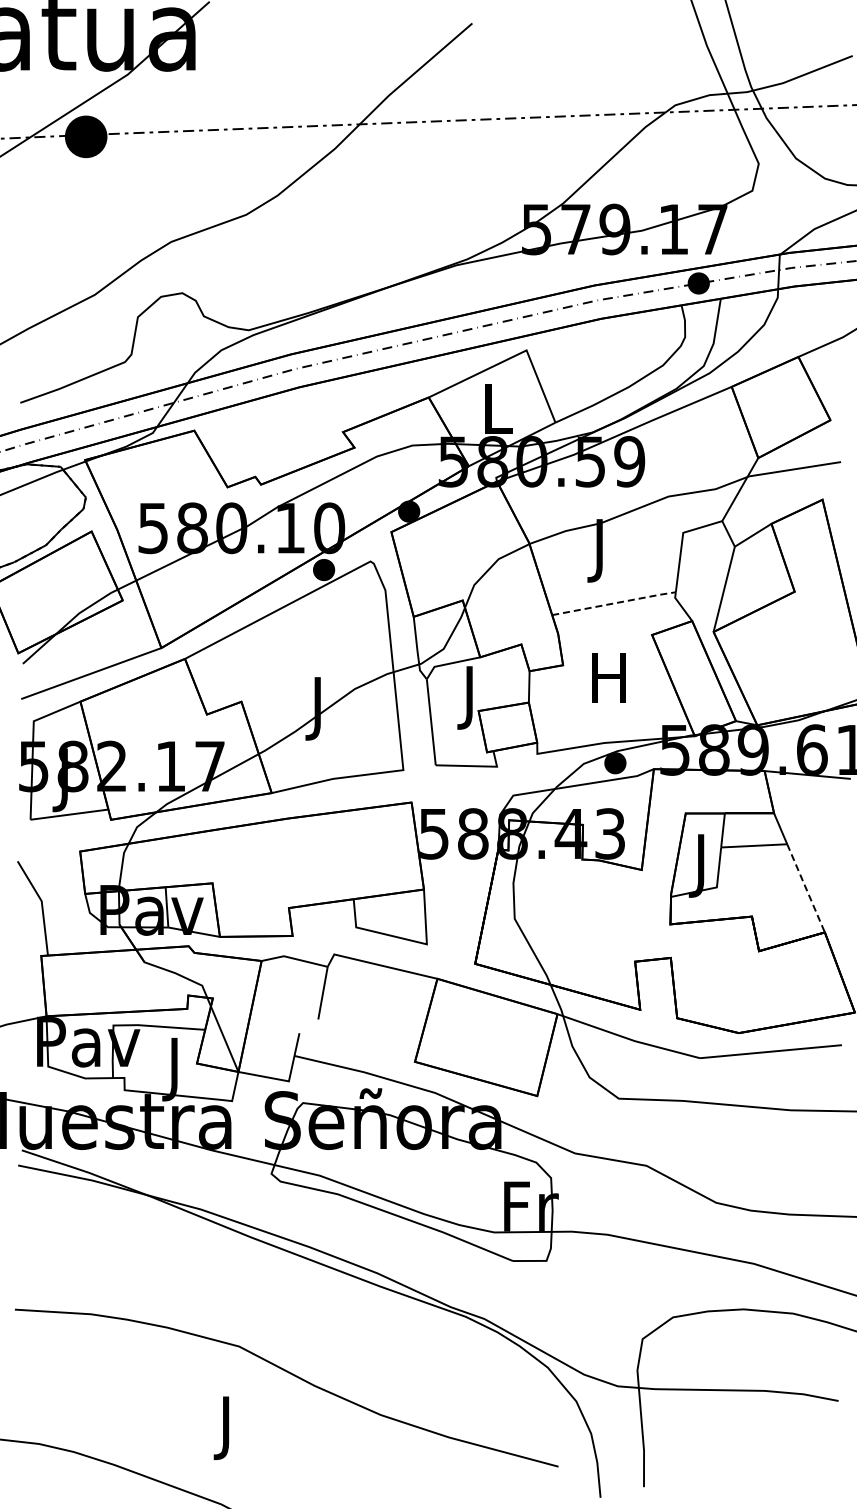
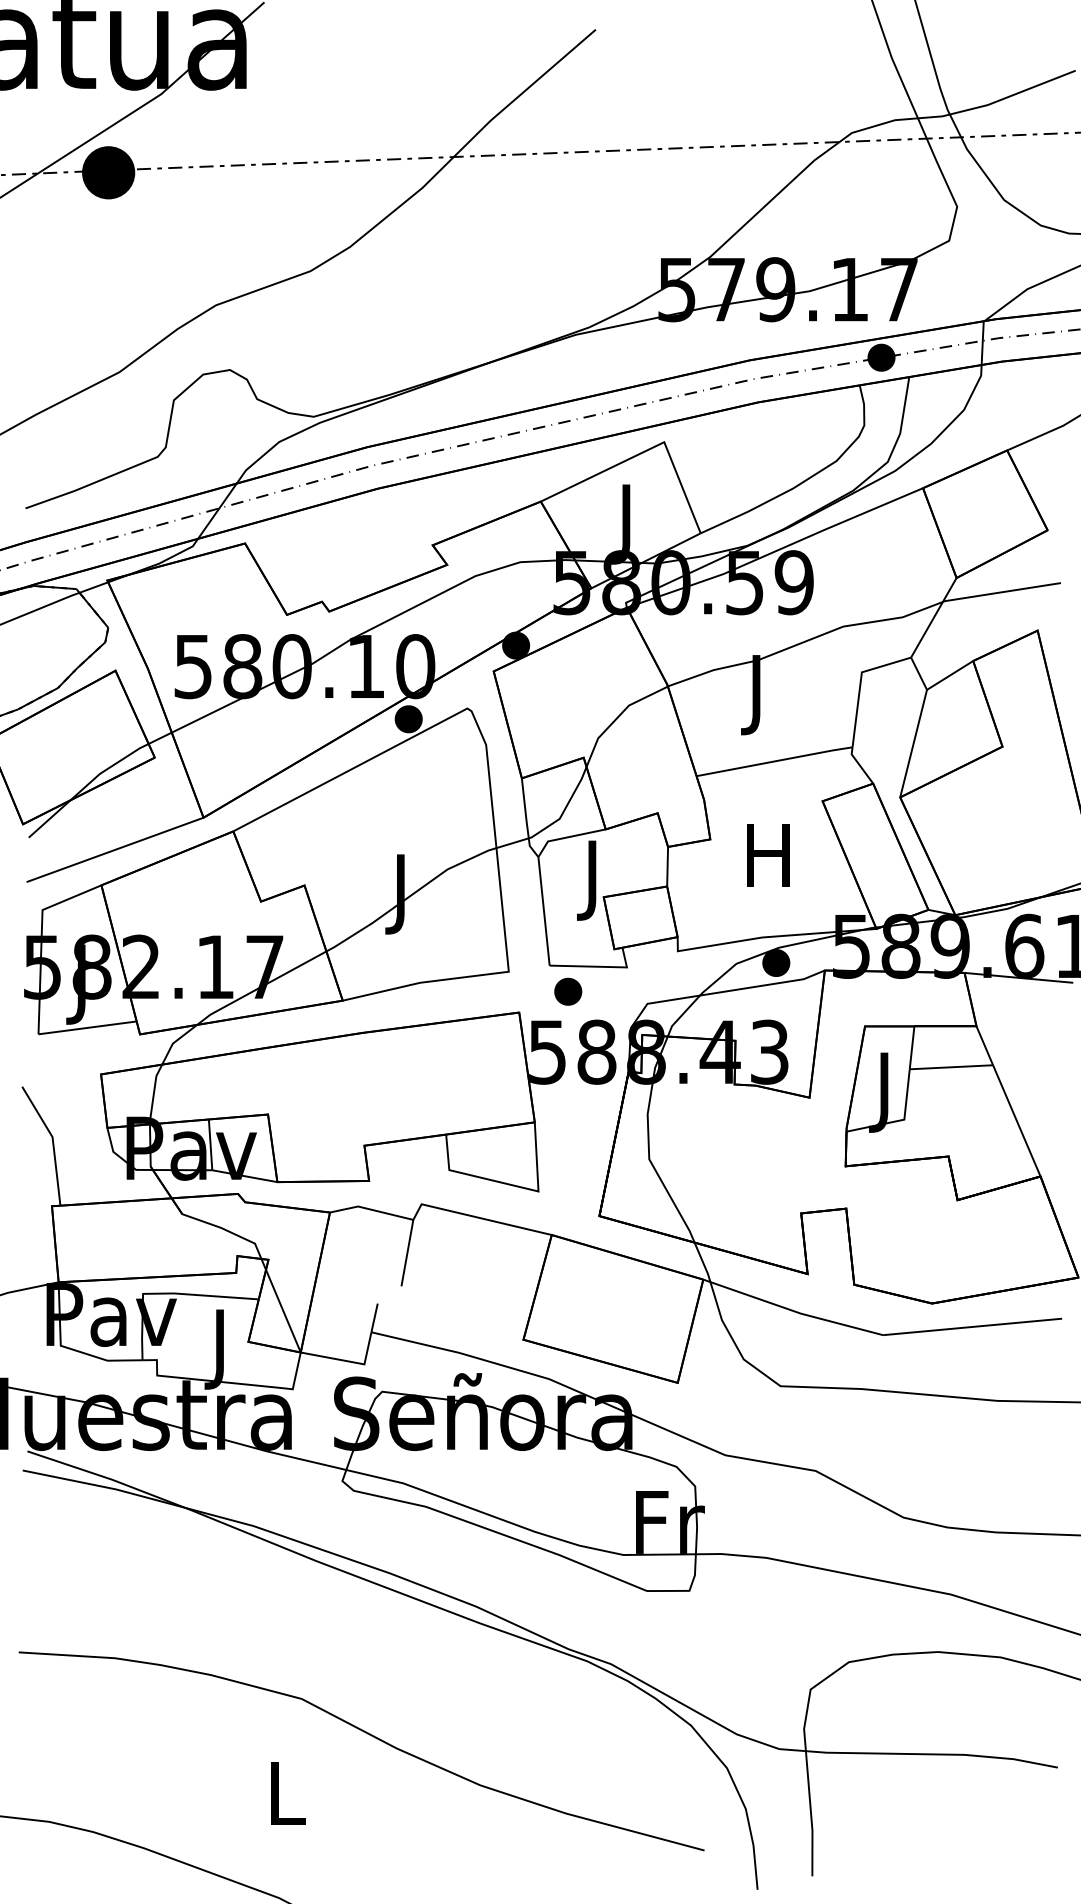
text: (498, 415) -> (628, 524), L -> J
line: (614, 603) -> (775, 761), dashed -> solid
part: (450, 786) -> (568, 992), added
line: (806, 888) -> (1017, 1121), dashed -> solid
text: (227, 1428) -> (286, 1802), J -> L

